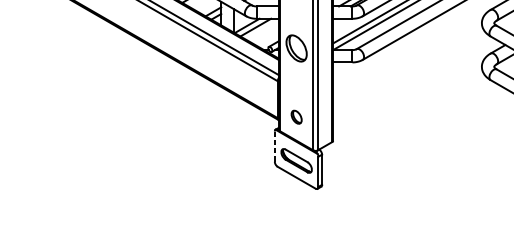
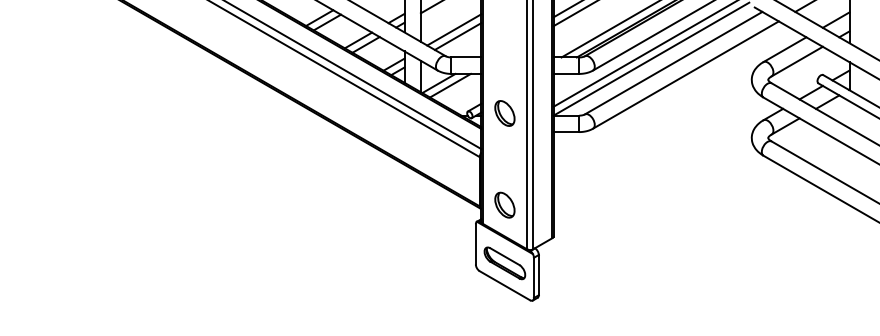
part: (296, 48) -> (504, 113), size x0.71
part: (296, 116) -> (504, 204), size x1.43
line: (274, 146) -> (475, 244), dashed -> solid

